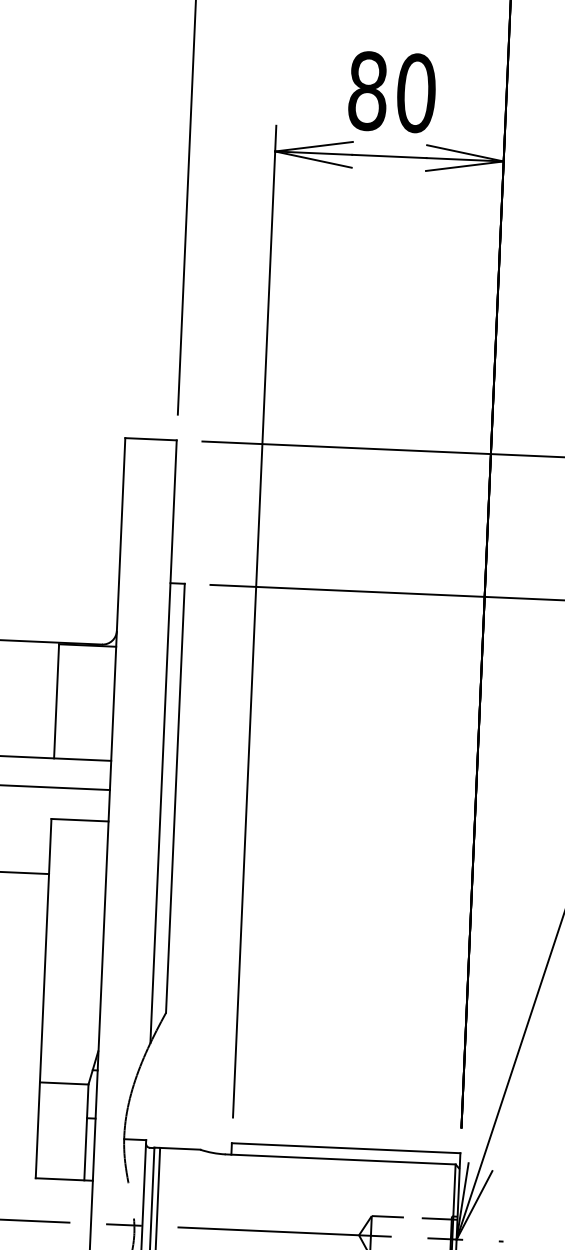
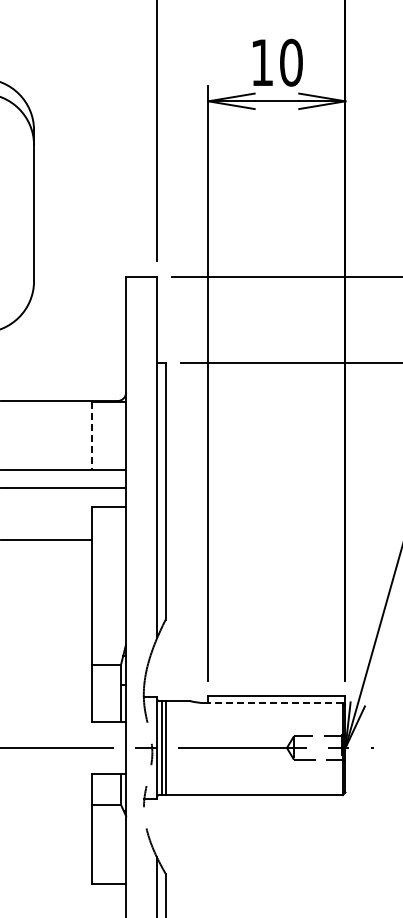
text: (368, 90) -> (262, 62), 80 -> 10
line: (55, 701) -> (91, 436), solid -> dashed
line: (339, 1160) -> (273, 703), solid -> dashed

